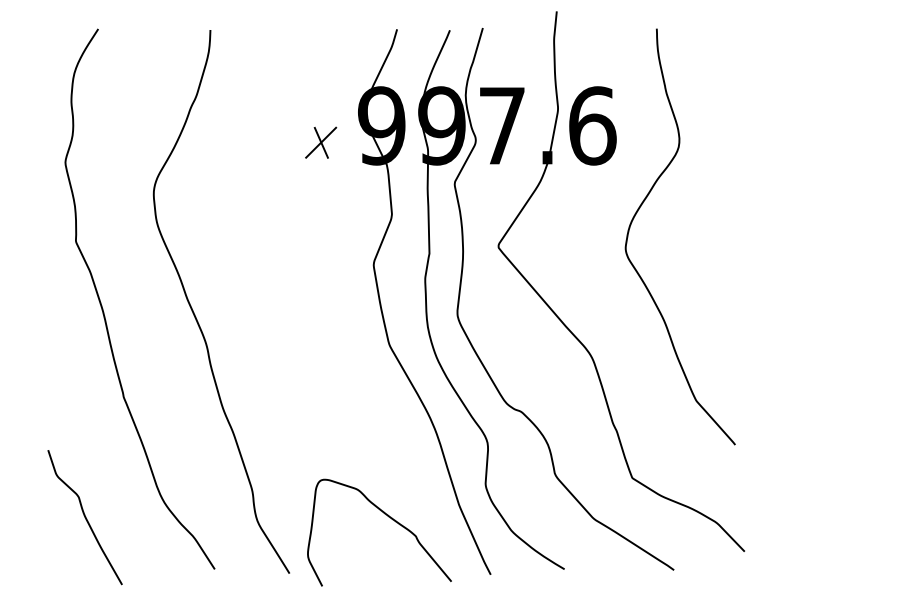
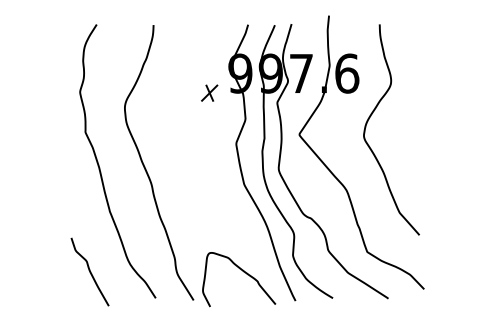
part: (320, 141) -> (209, 92), moved

